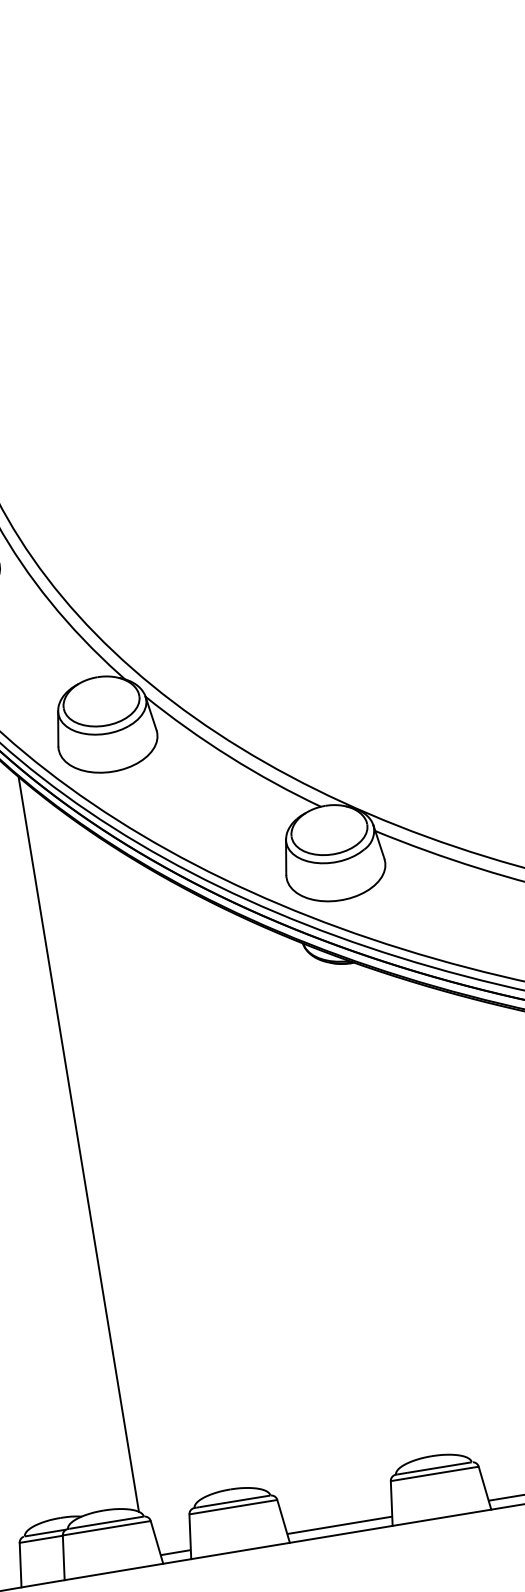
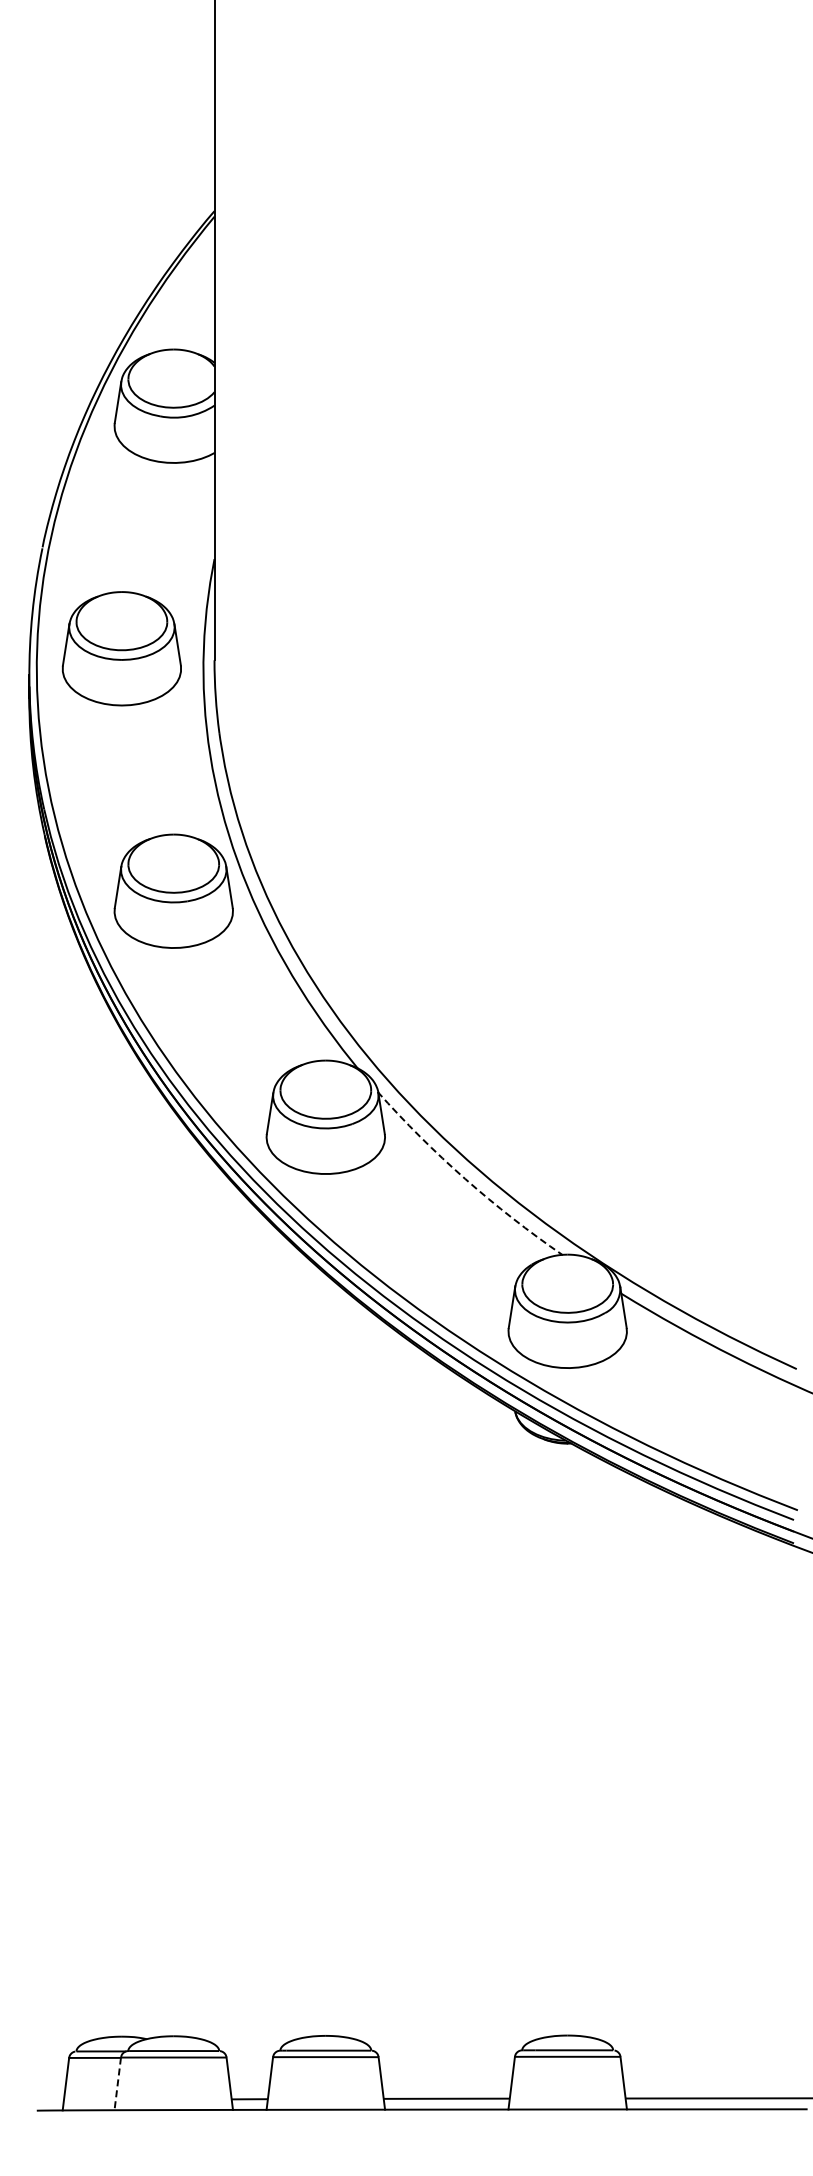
arc: (230, 757) -> (465, 1179), solid -> dashed
line: (78, 1143) -> (214, 1602), removed
line: (63, 1557) -> (117, 2083), solid -> dashed

